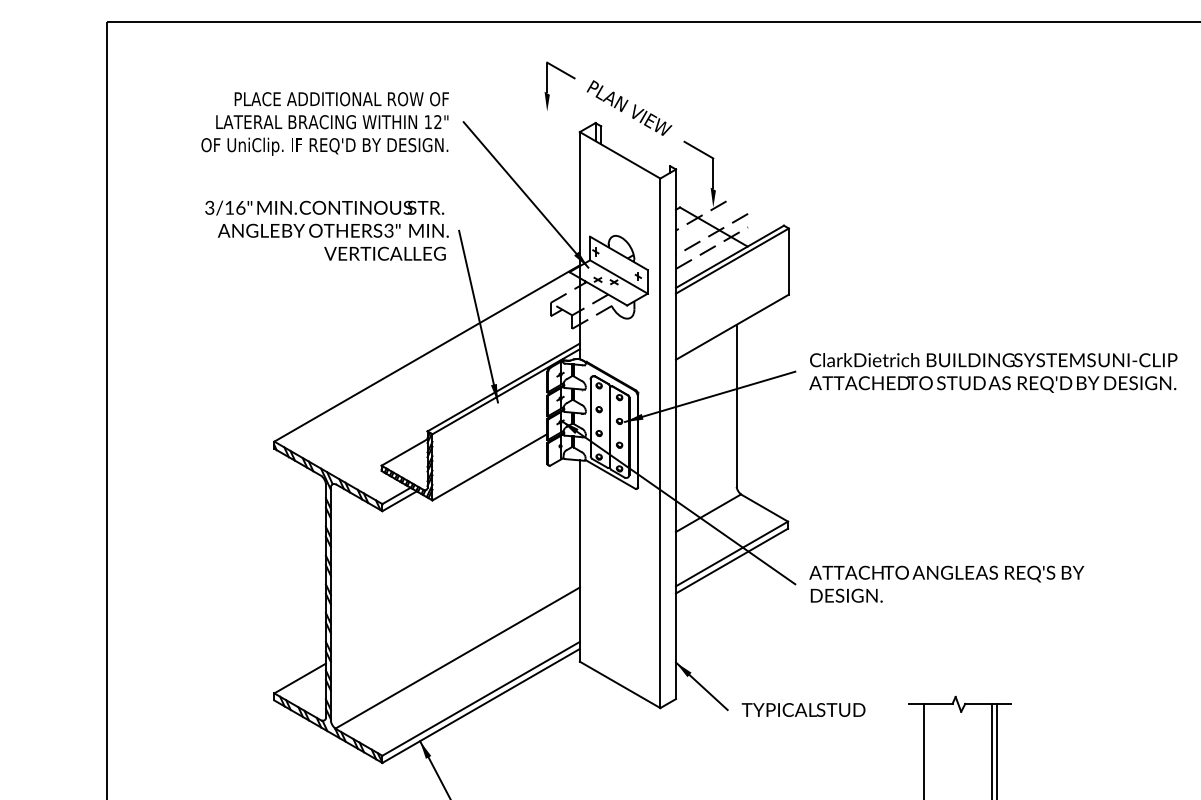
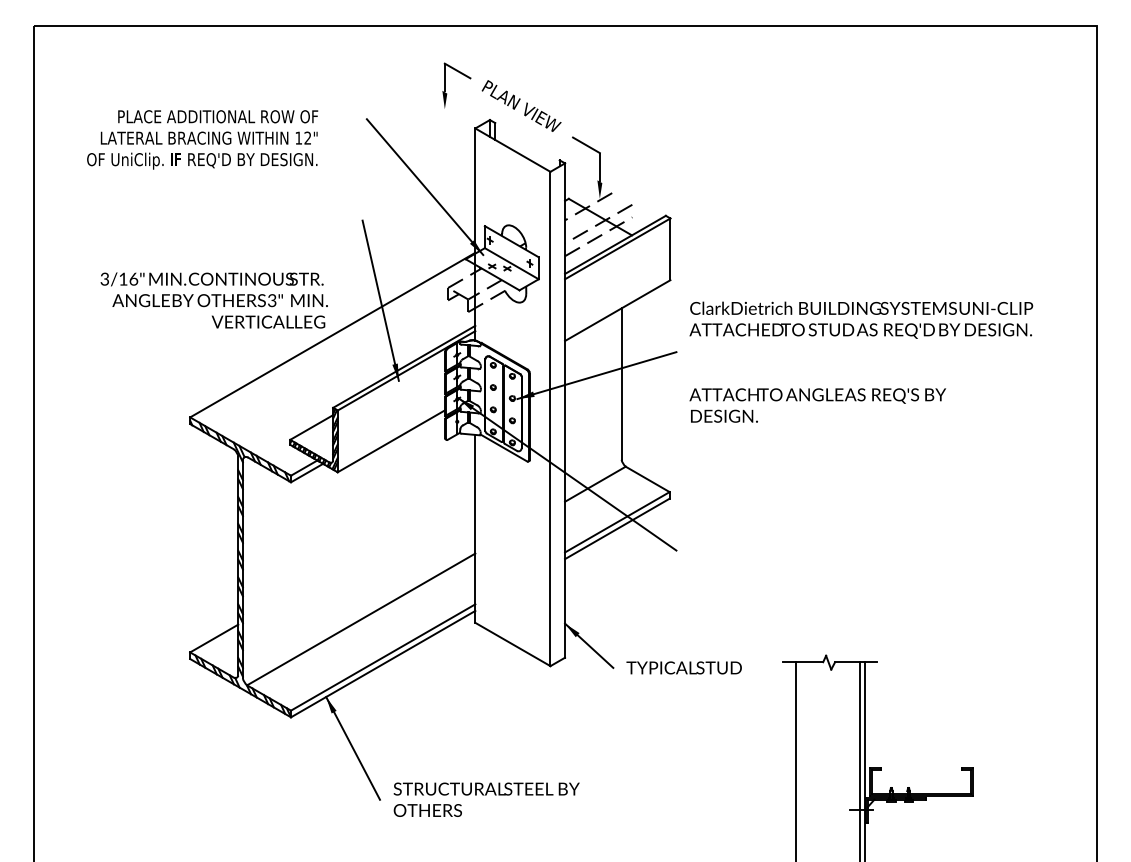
text: (325, 123) -> (202, 139), moved
text: (326, 230) -> (213, 300), moved
text: (993, 372) -> (861, 319), moved
text: (946, 584) -> (817, 405), moved

